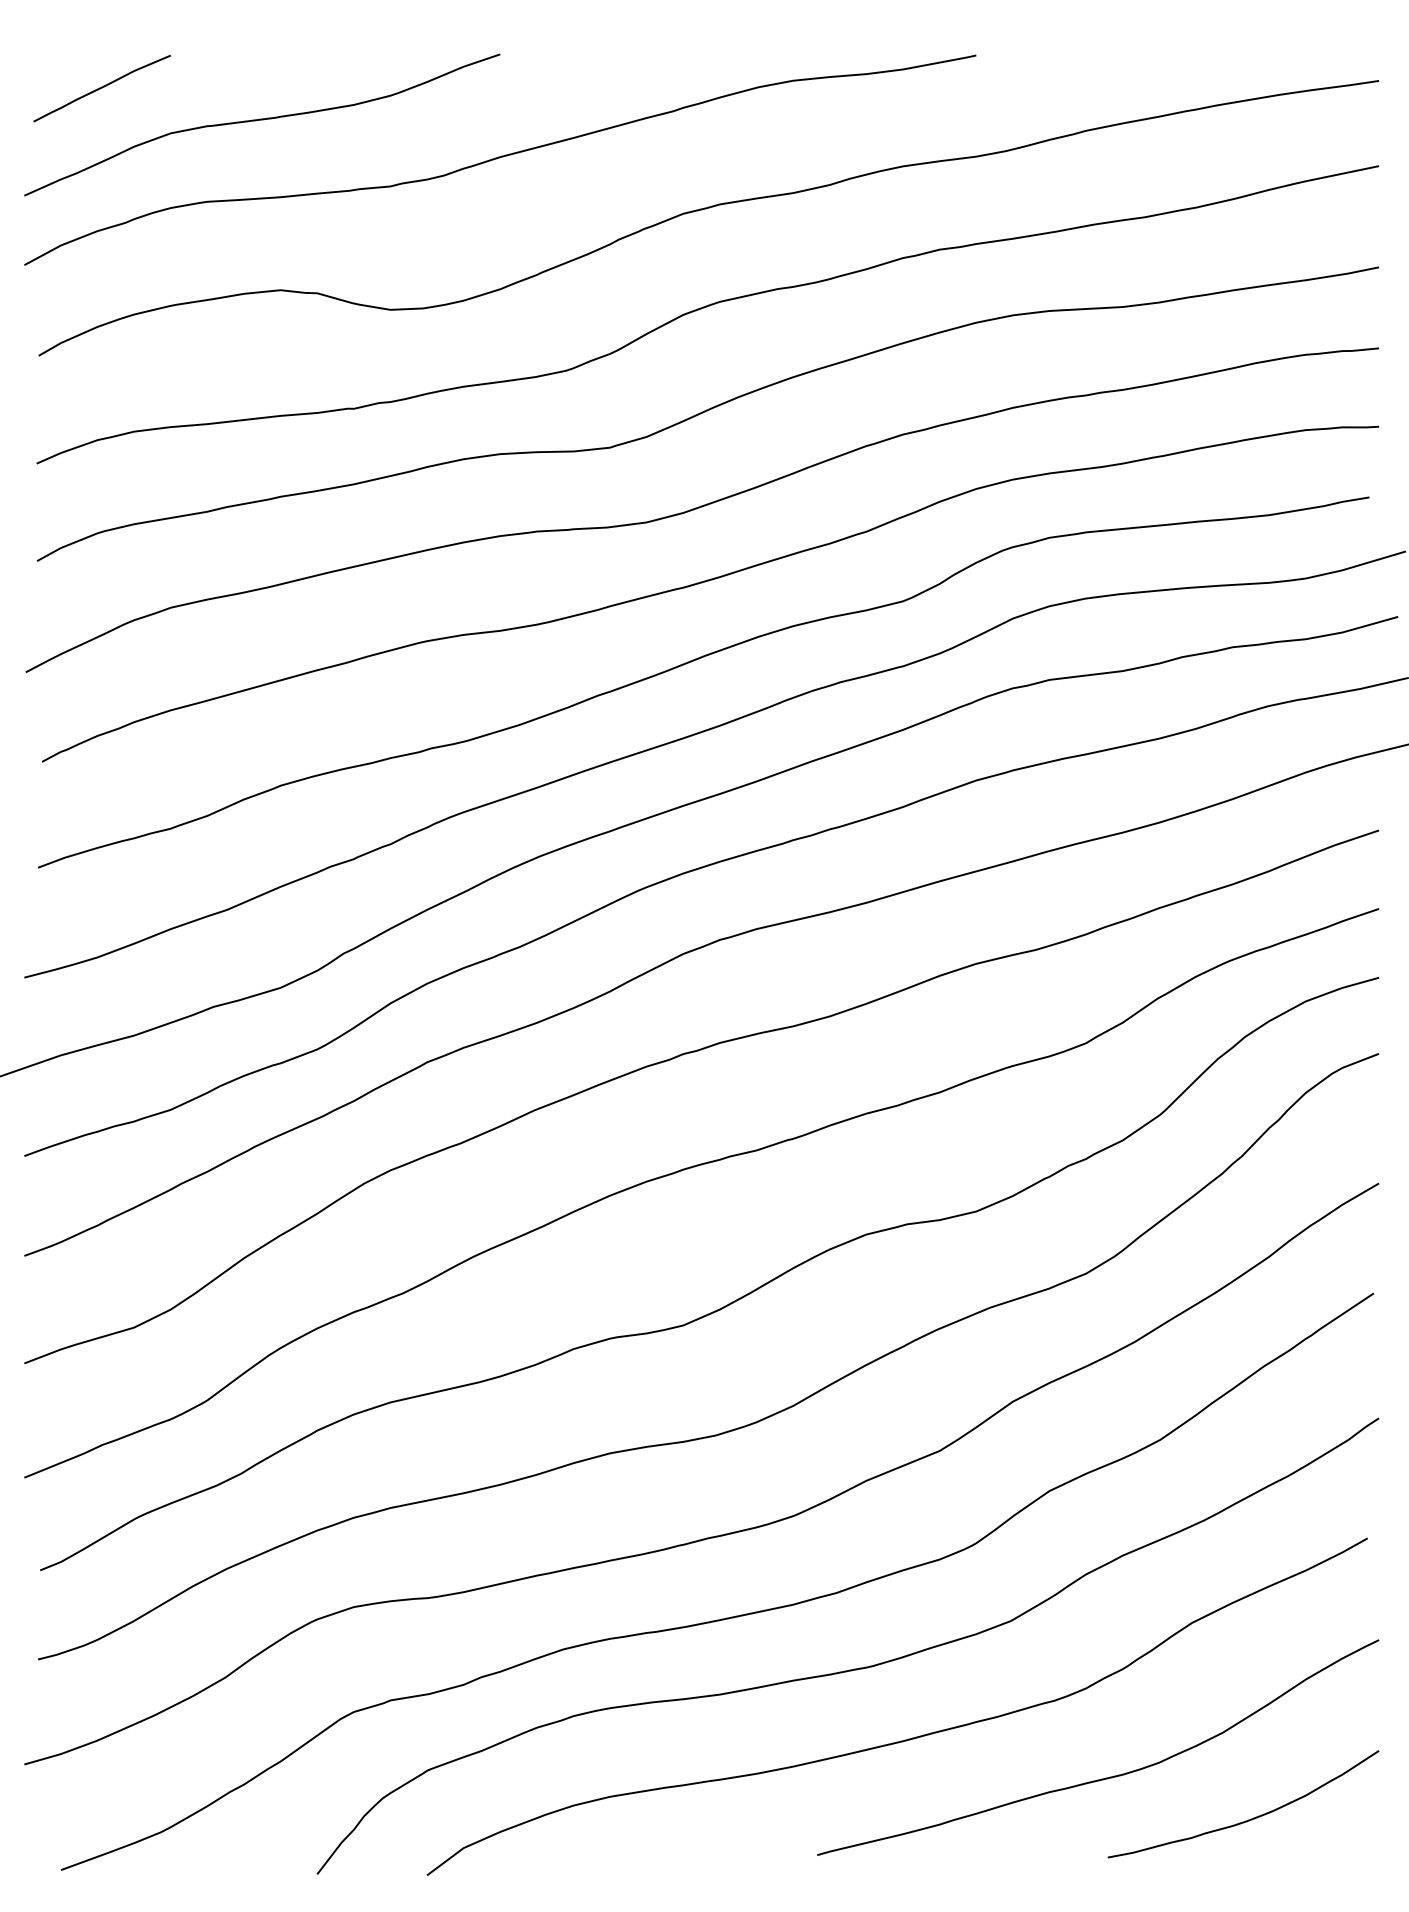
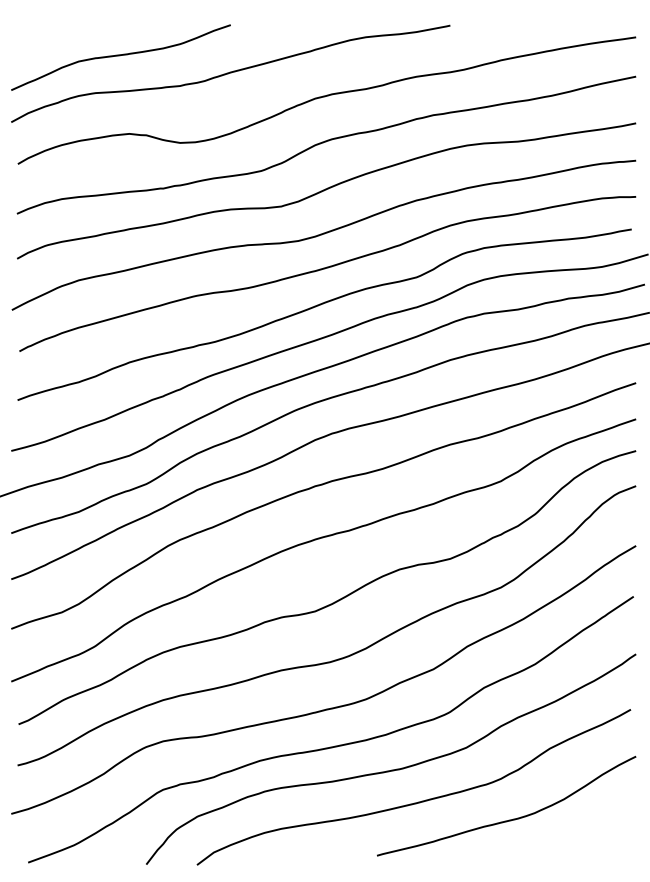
line: (100, 87) -> (46, 40), removed
curve: (1249, 1817) -> (576, 838), removed

